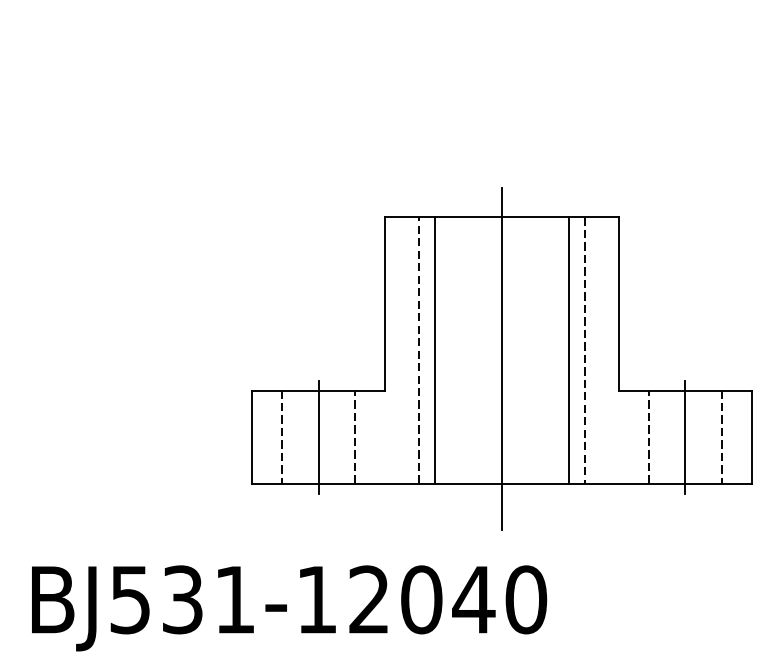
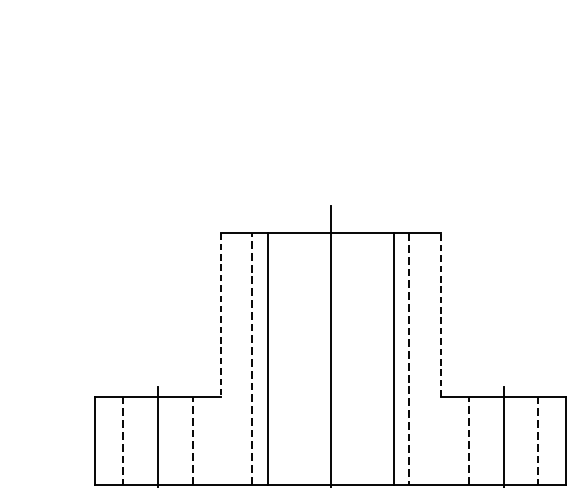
line: (385, 303) -> (220, 314), solid -> dashed
line: (618, 303) -> (440, 314), solid -> dashed

